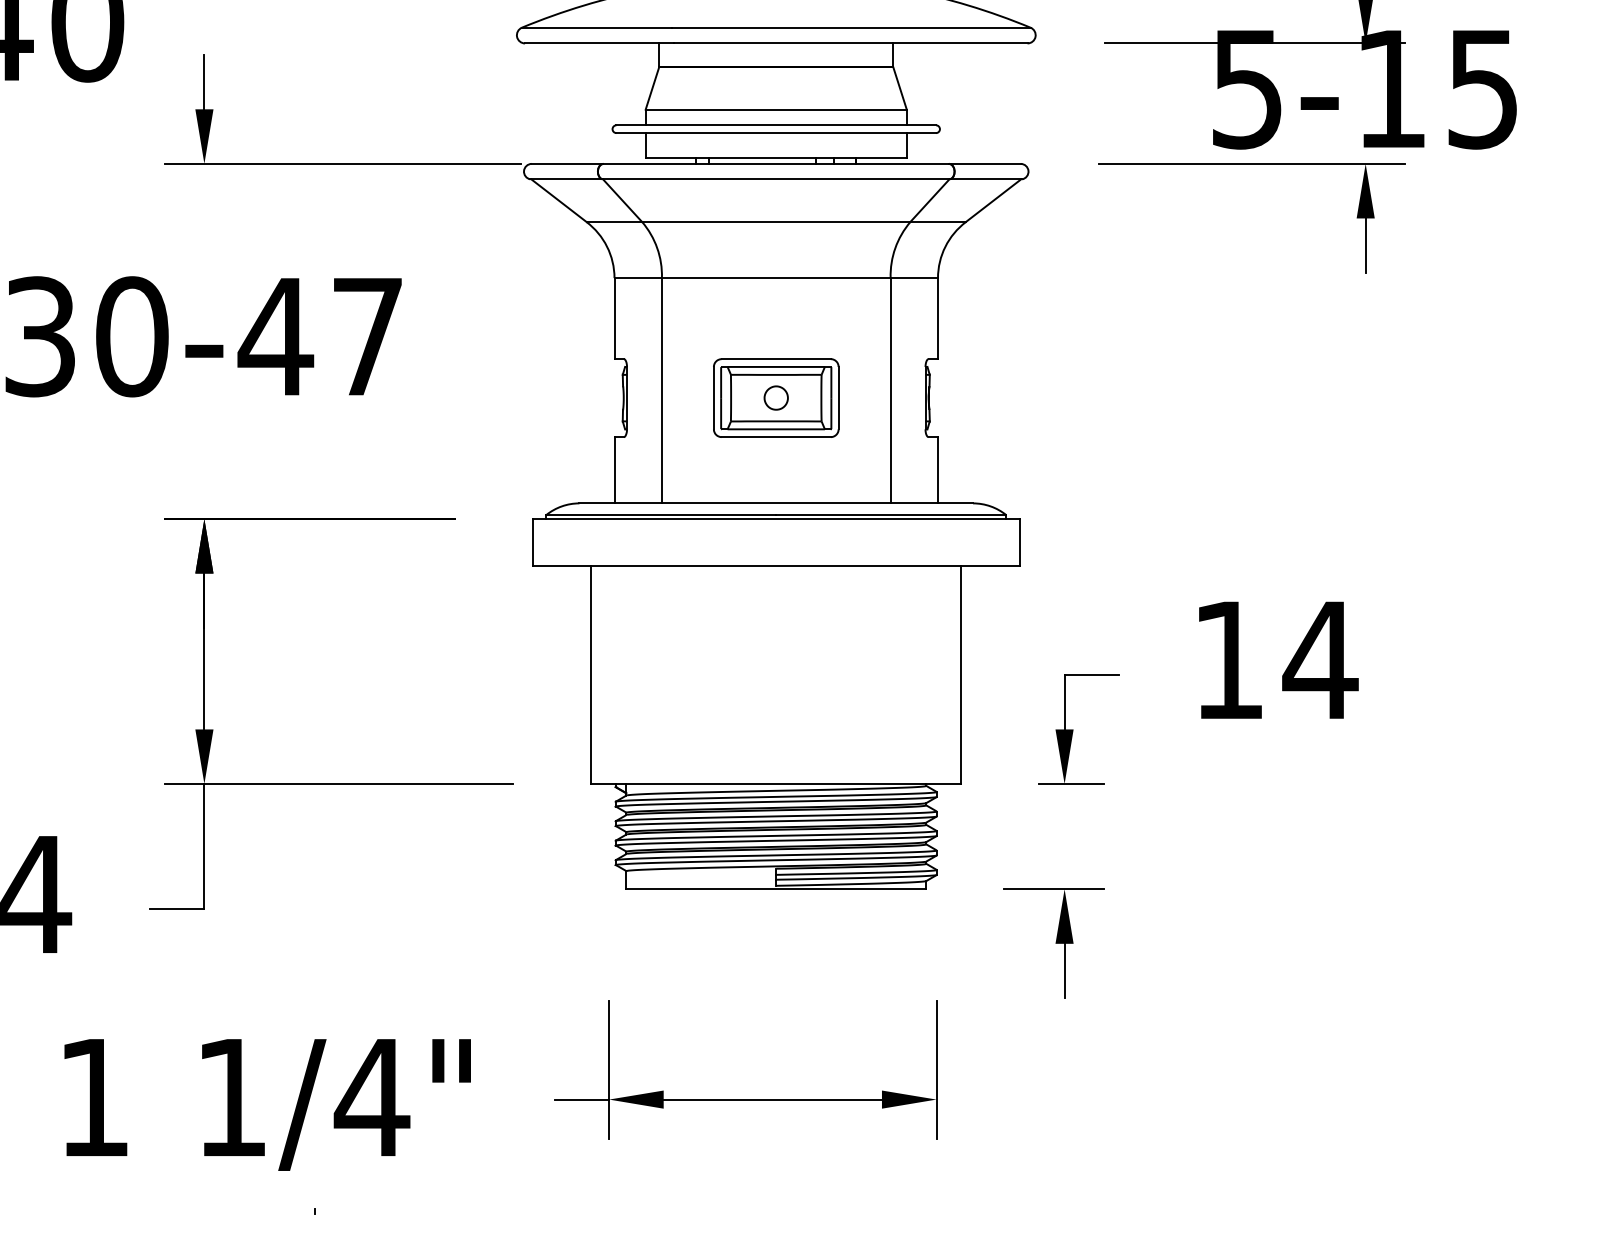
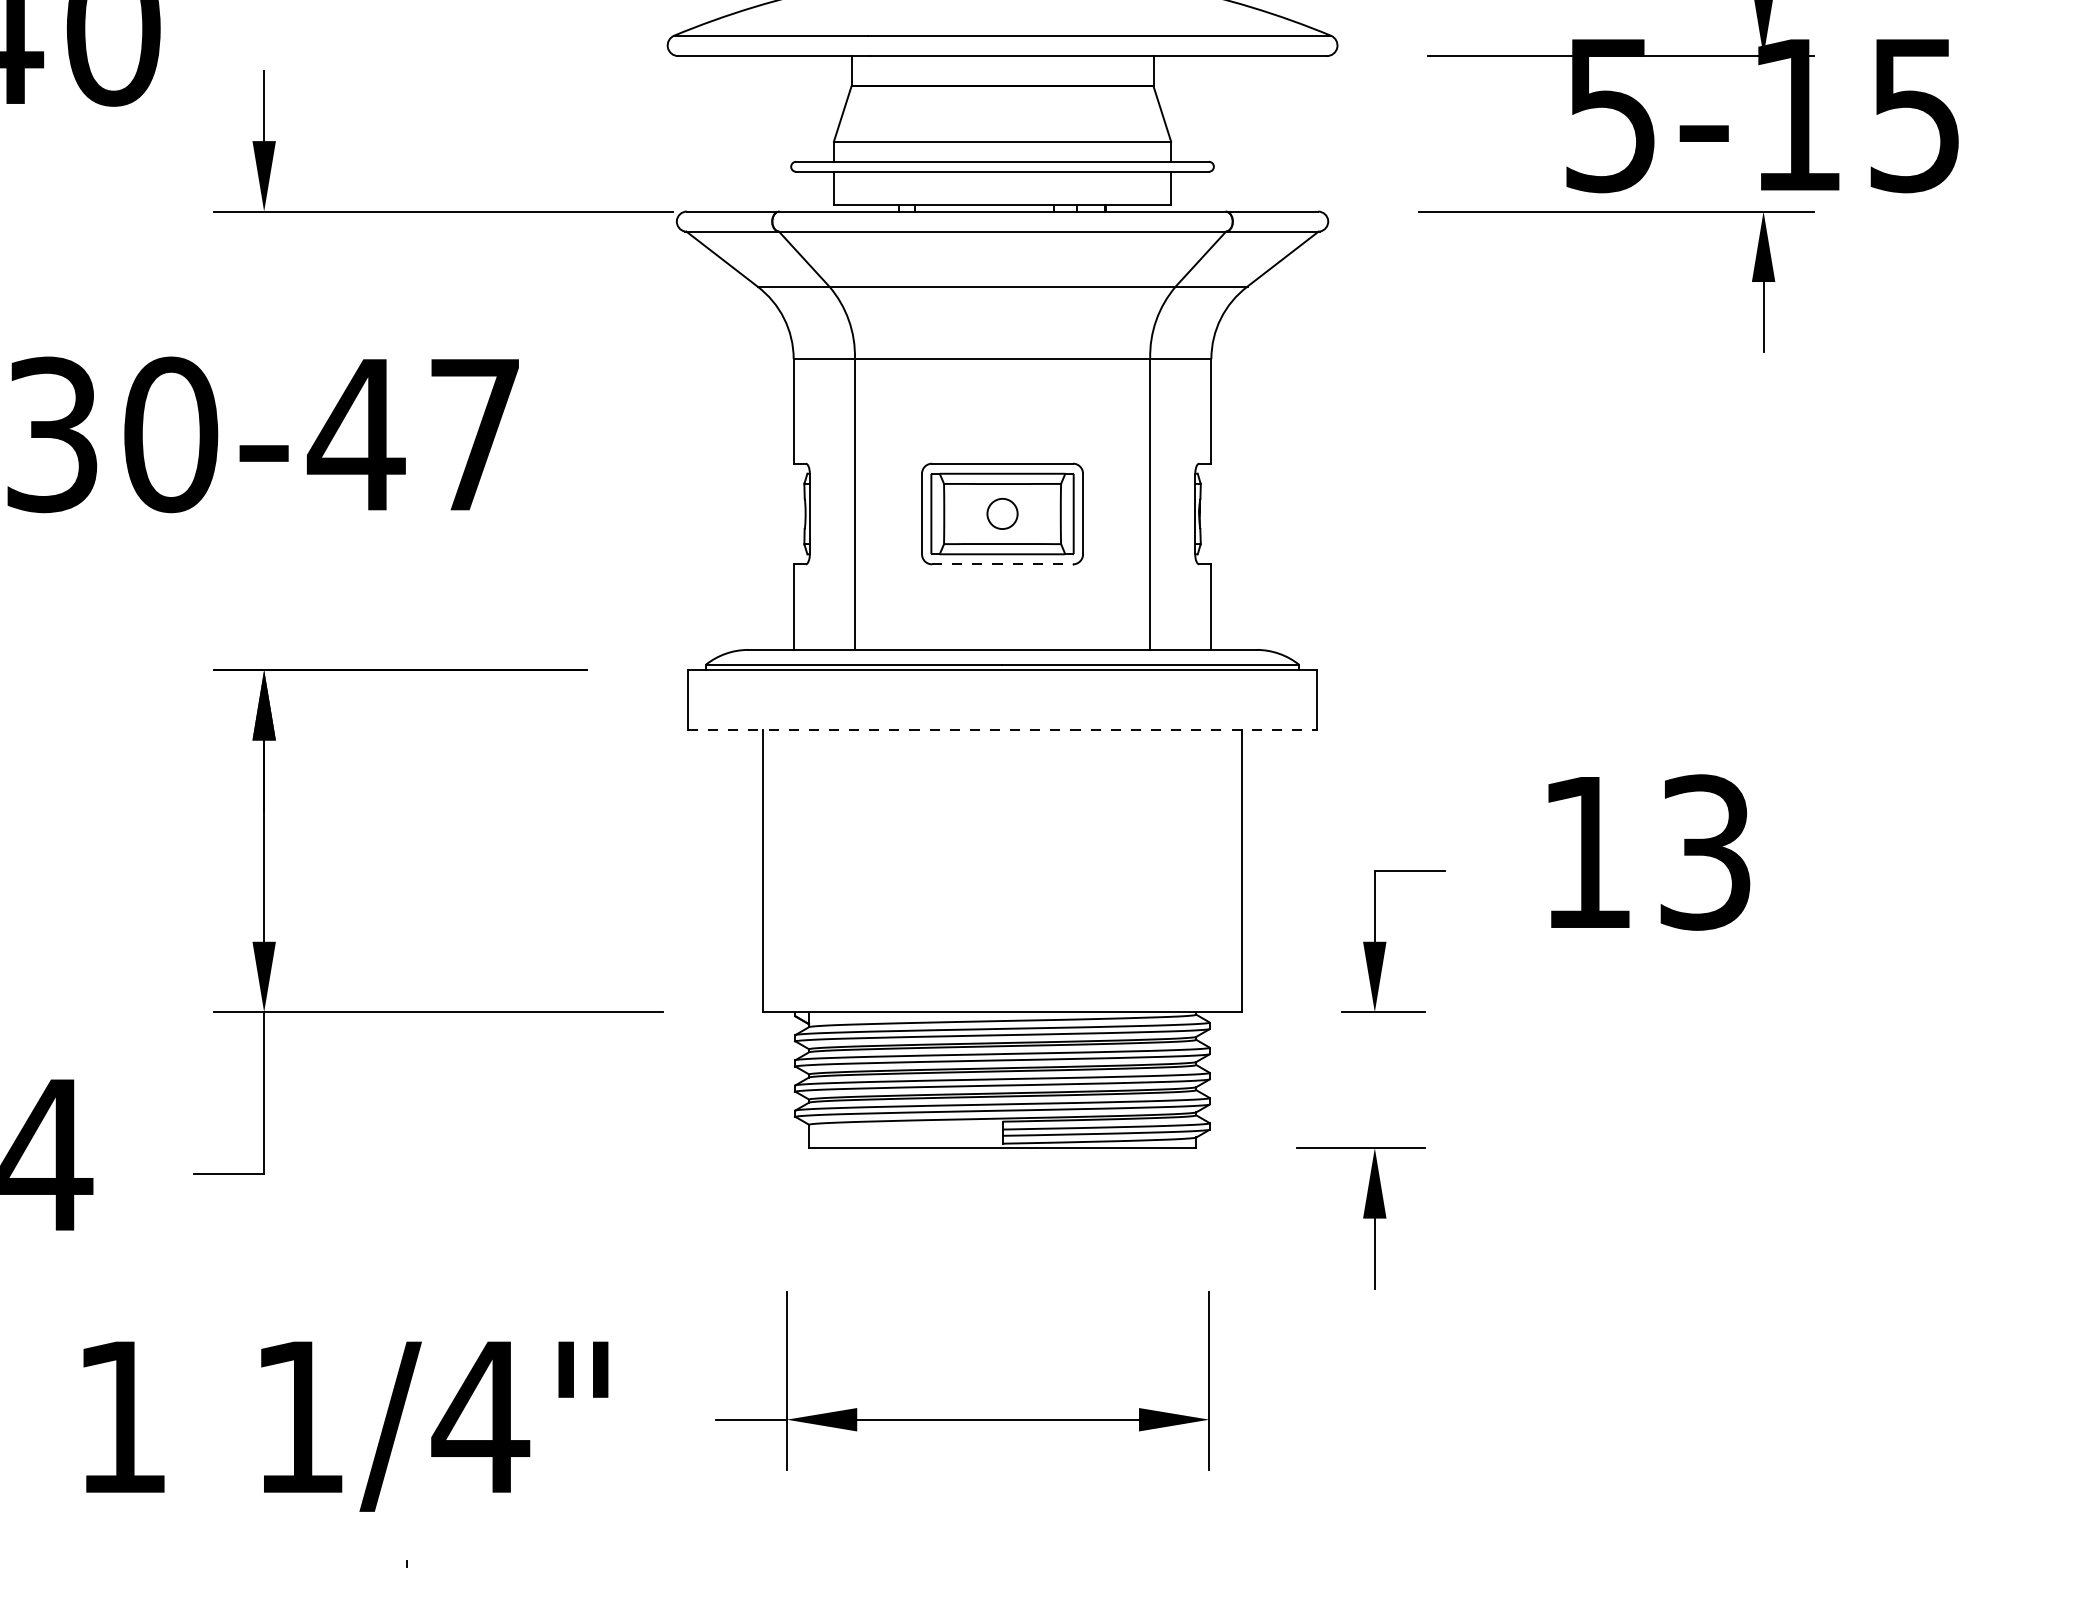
line: (777, 437) -> (1003, 564), solid -> dashed
line: (776, 565) -> (1002, 730), solid -> dashed
text: (1319, 660) -> (1704, 852), 14 -> 13

